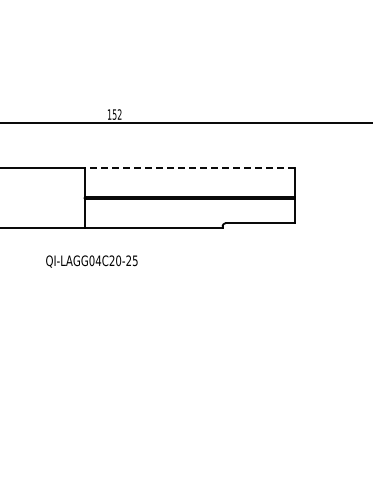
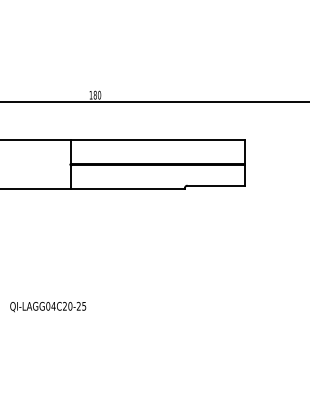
text: (116, 114) -> (96, 95), 152 -> 180
line: (189, 168) -> (157, 140), dashed -> solid
text: (91, 261) -> (47, 306), moved

